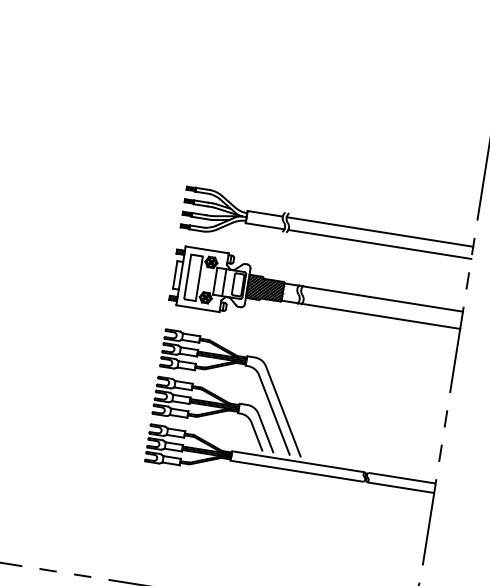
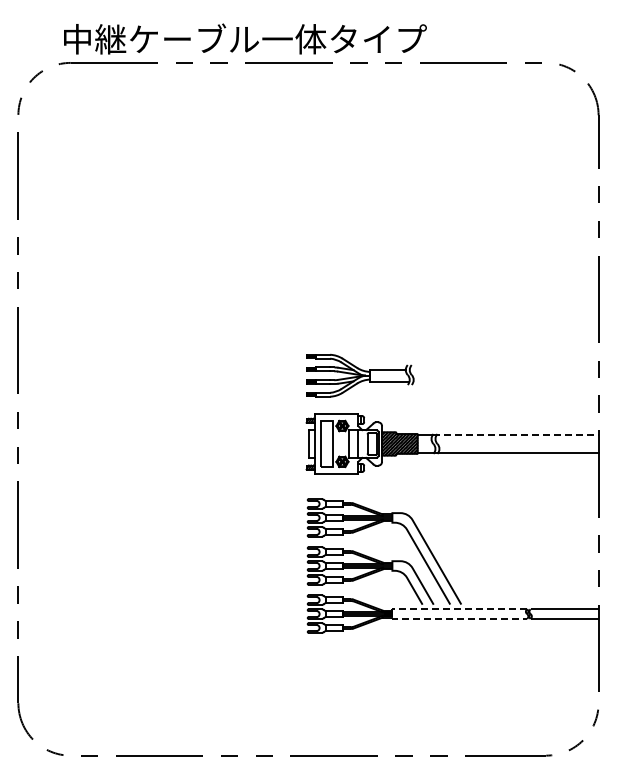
line: (379, 231) -> (503, 369), removed
line: (379, 243) -> (505, 381), removed
line: (381, 299) -> (516, 435), solid -> dashed
line: (231, 456) -> (392, 614), solid -> dashed

